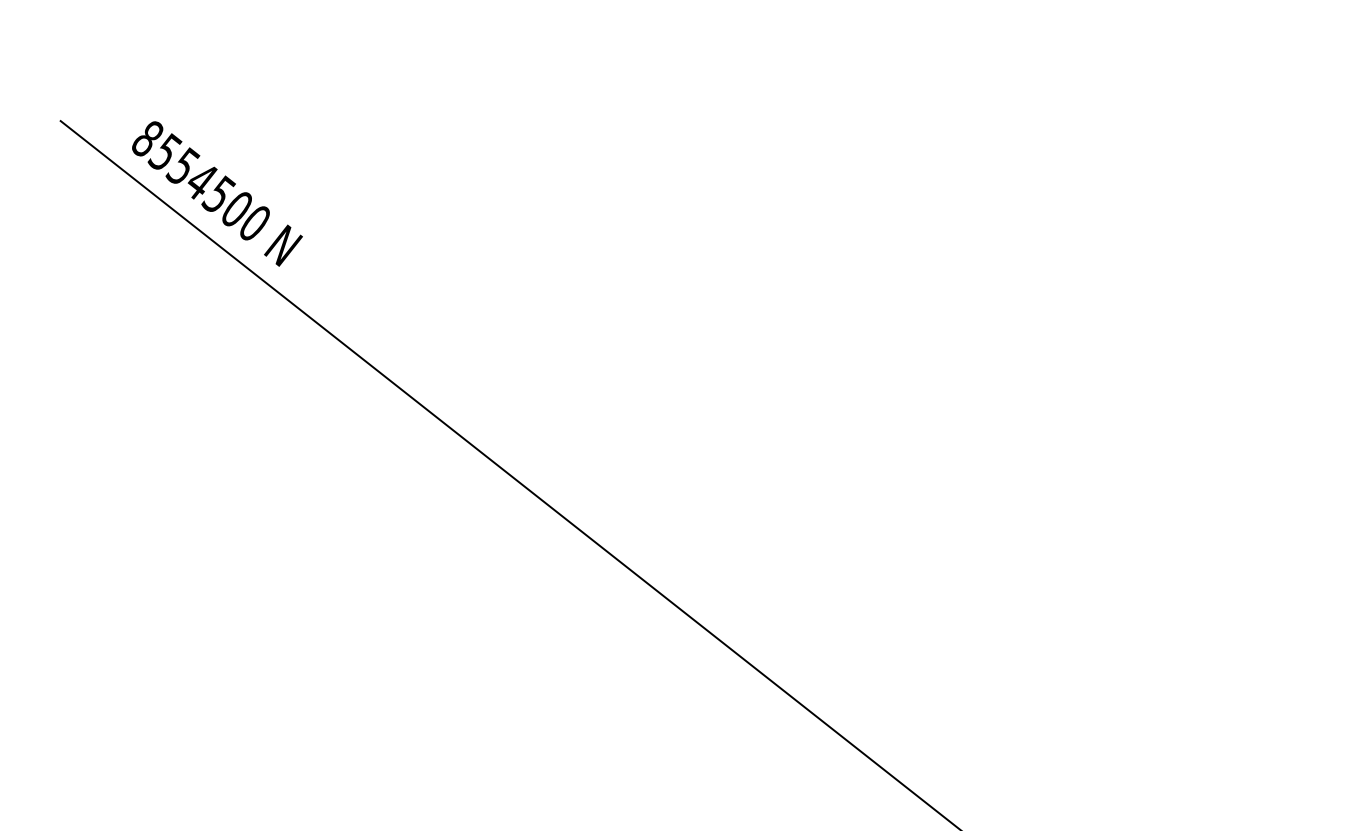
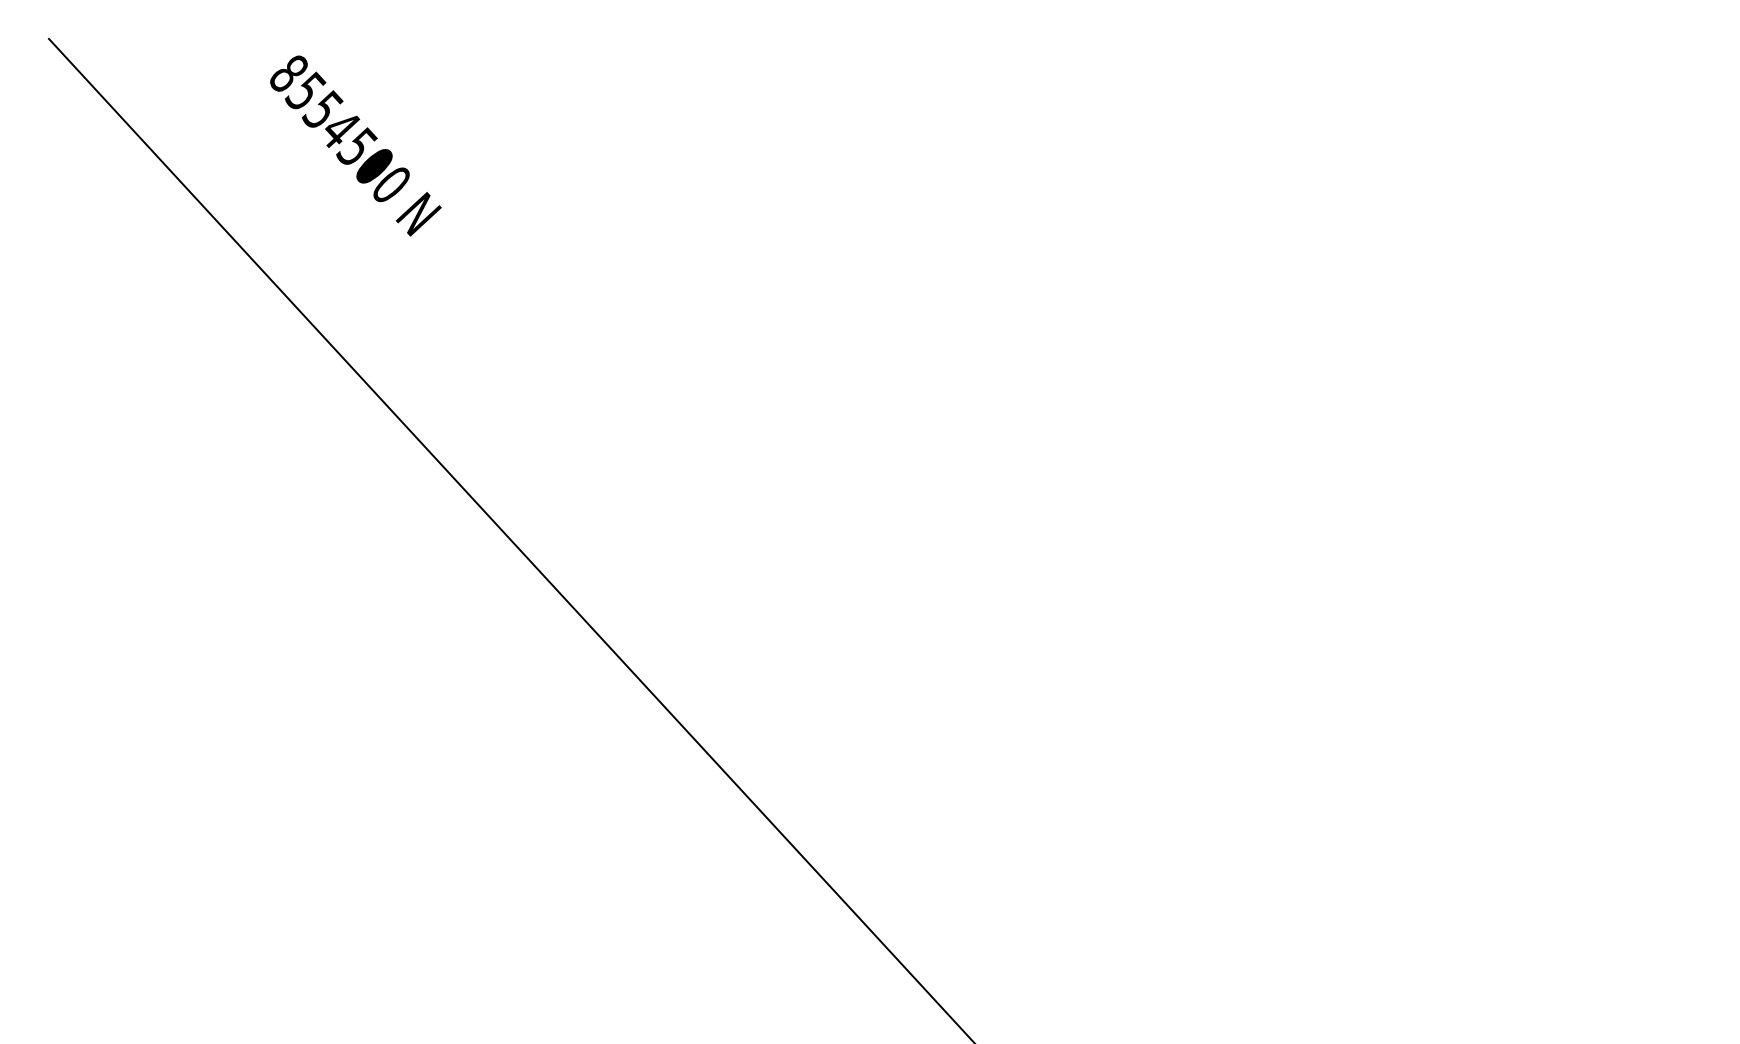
text: (217, 193) -> (355, 145), moved

